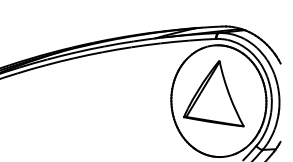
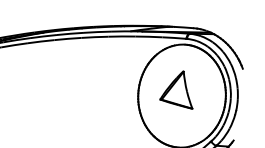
part: (213, 93) -> (177, 88), size x0.6

